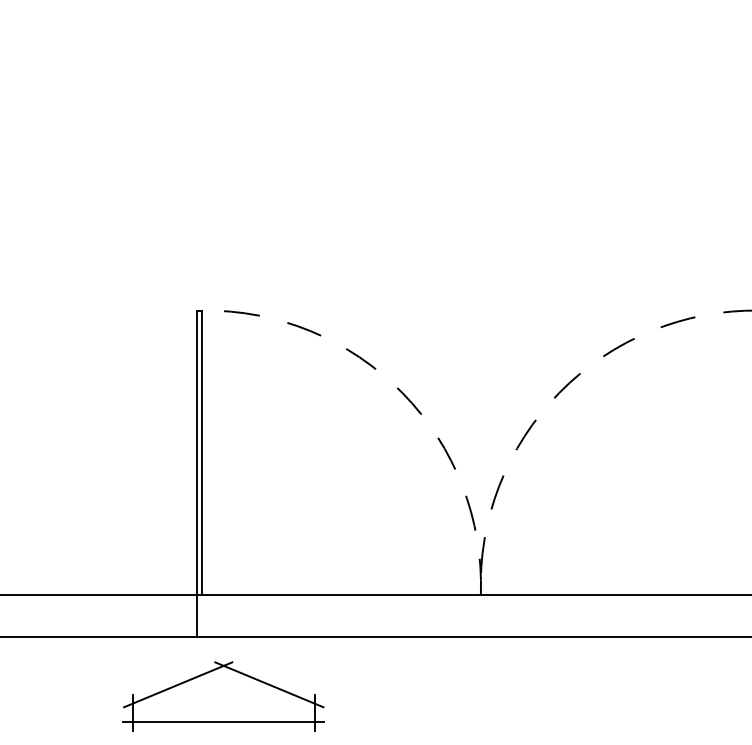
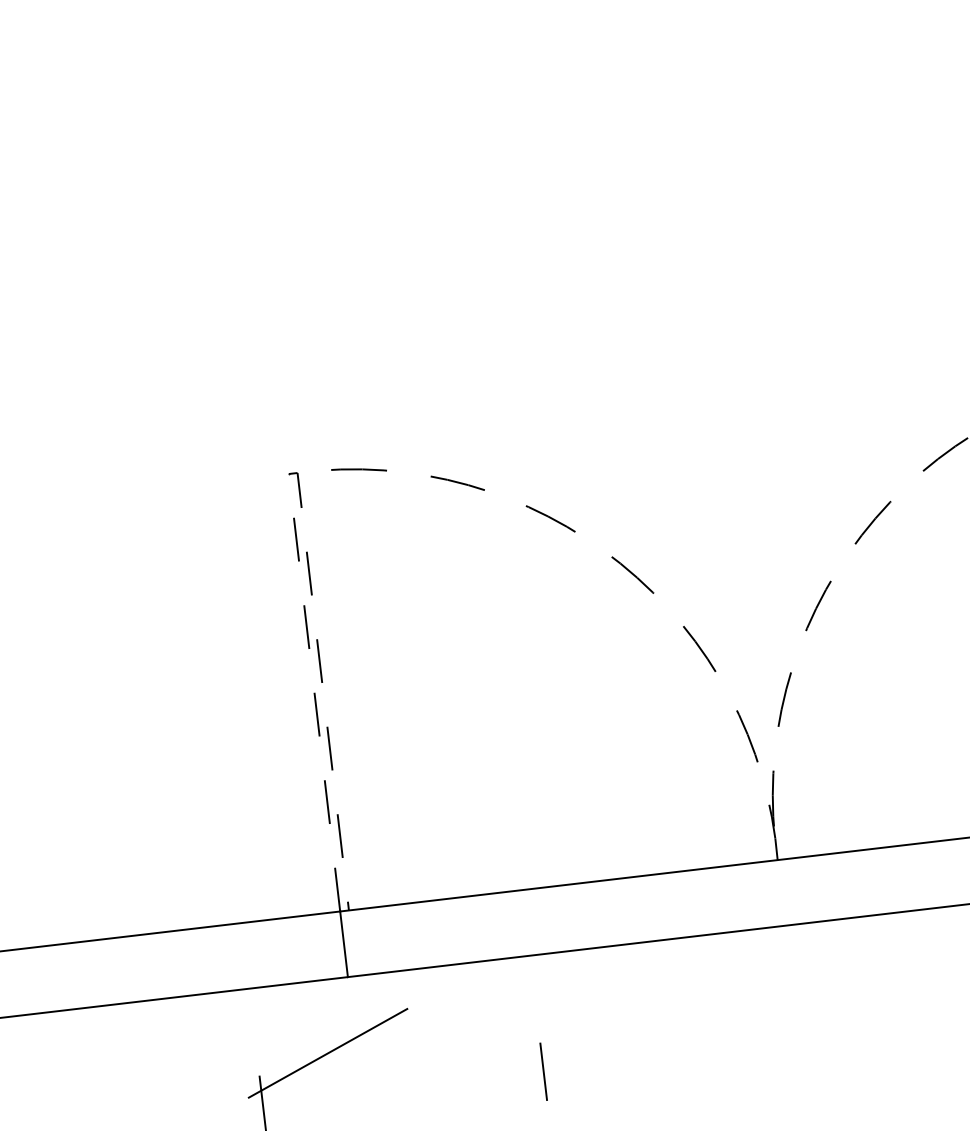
line: (199, 310) -> (293, 473), solid -> dashed
line: (269, 684) -> (468, 1036), removed
line: (223, 721) -> (404, 1101), removed

